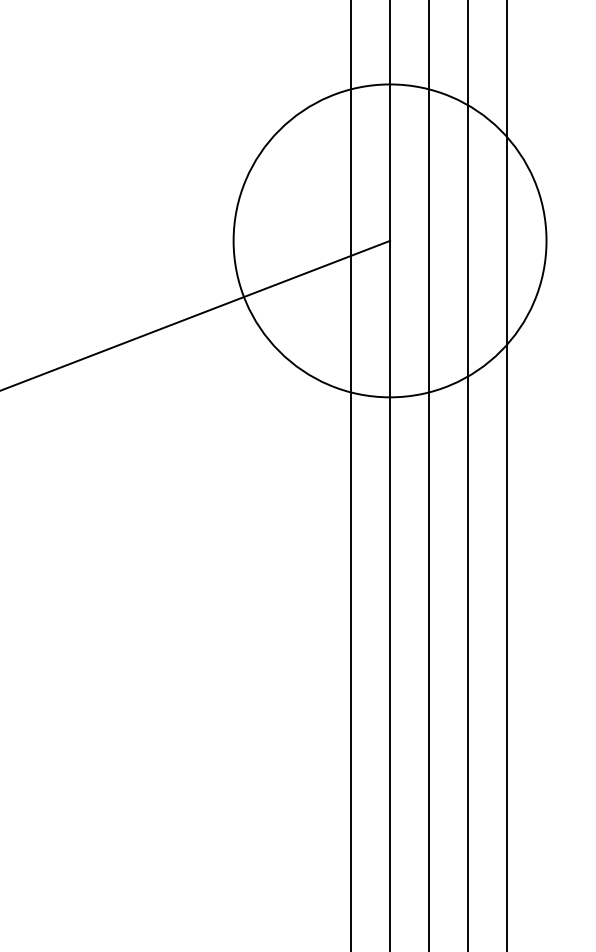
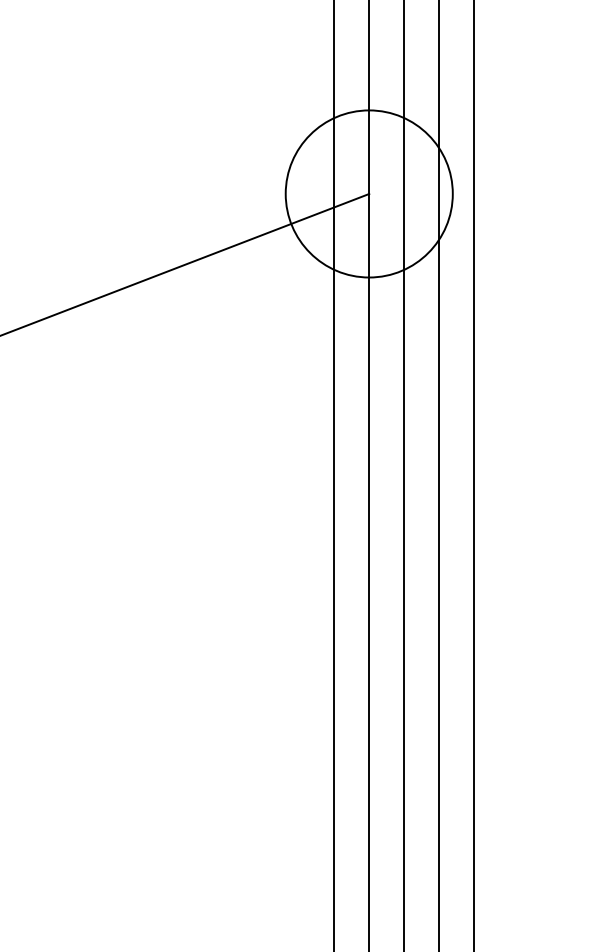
circle: (390, 240) -> (369, 193), size x0.6

